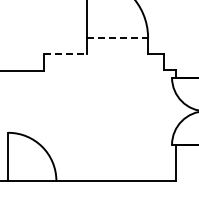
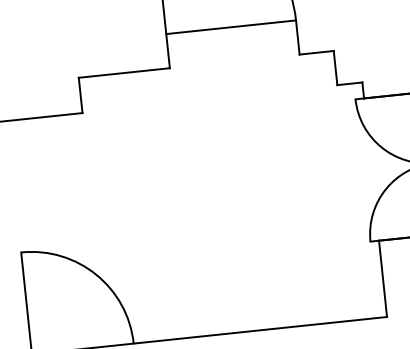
line: (117, 37) -> (231, 26), dashed -> solid
line: (65, 54) -> (124, 73), dashed -> solid

